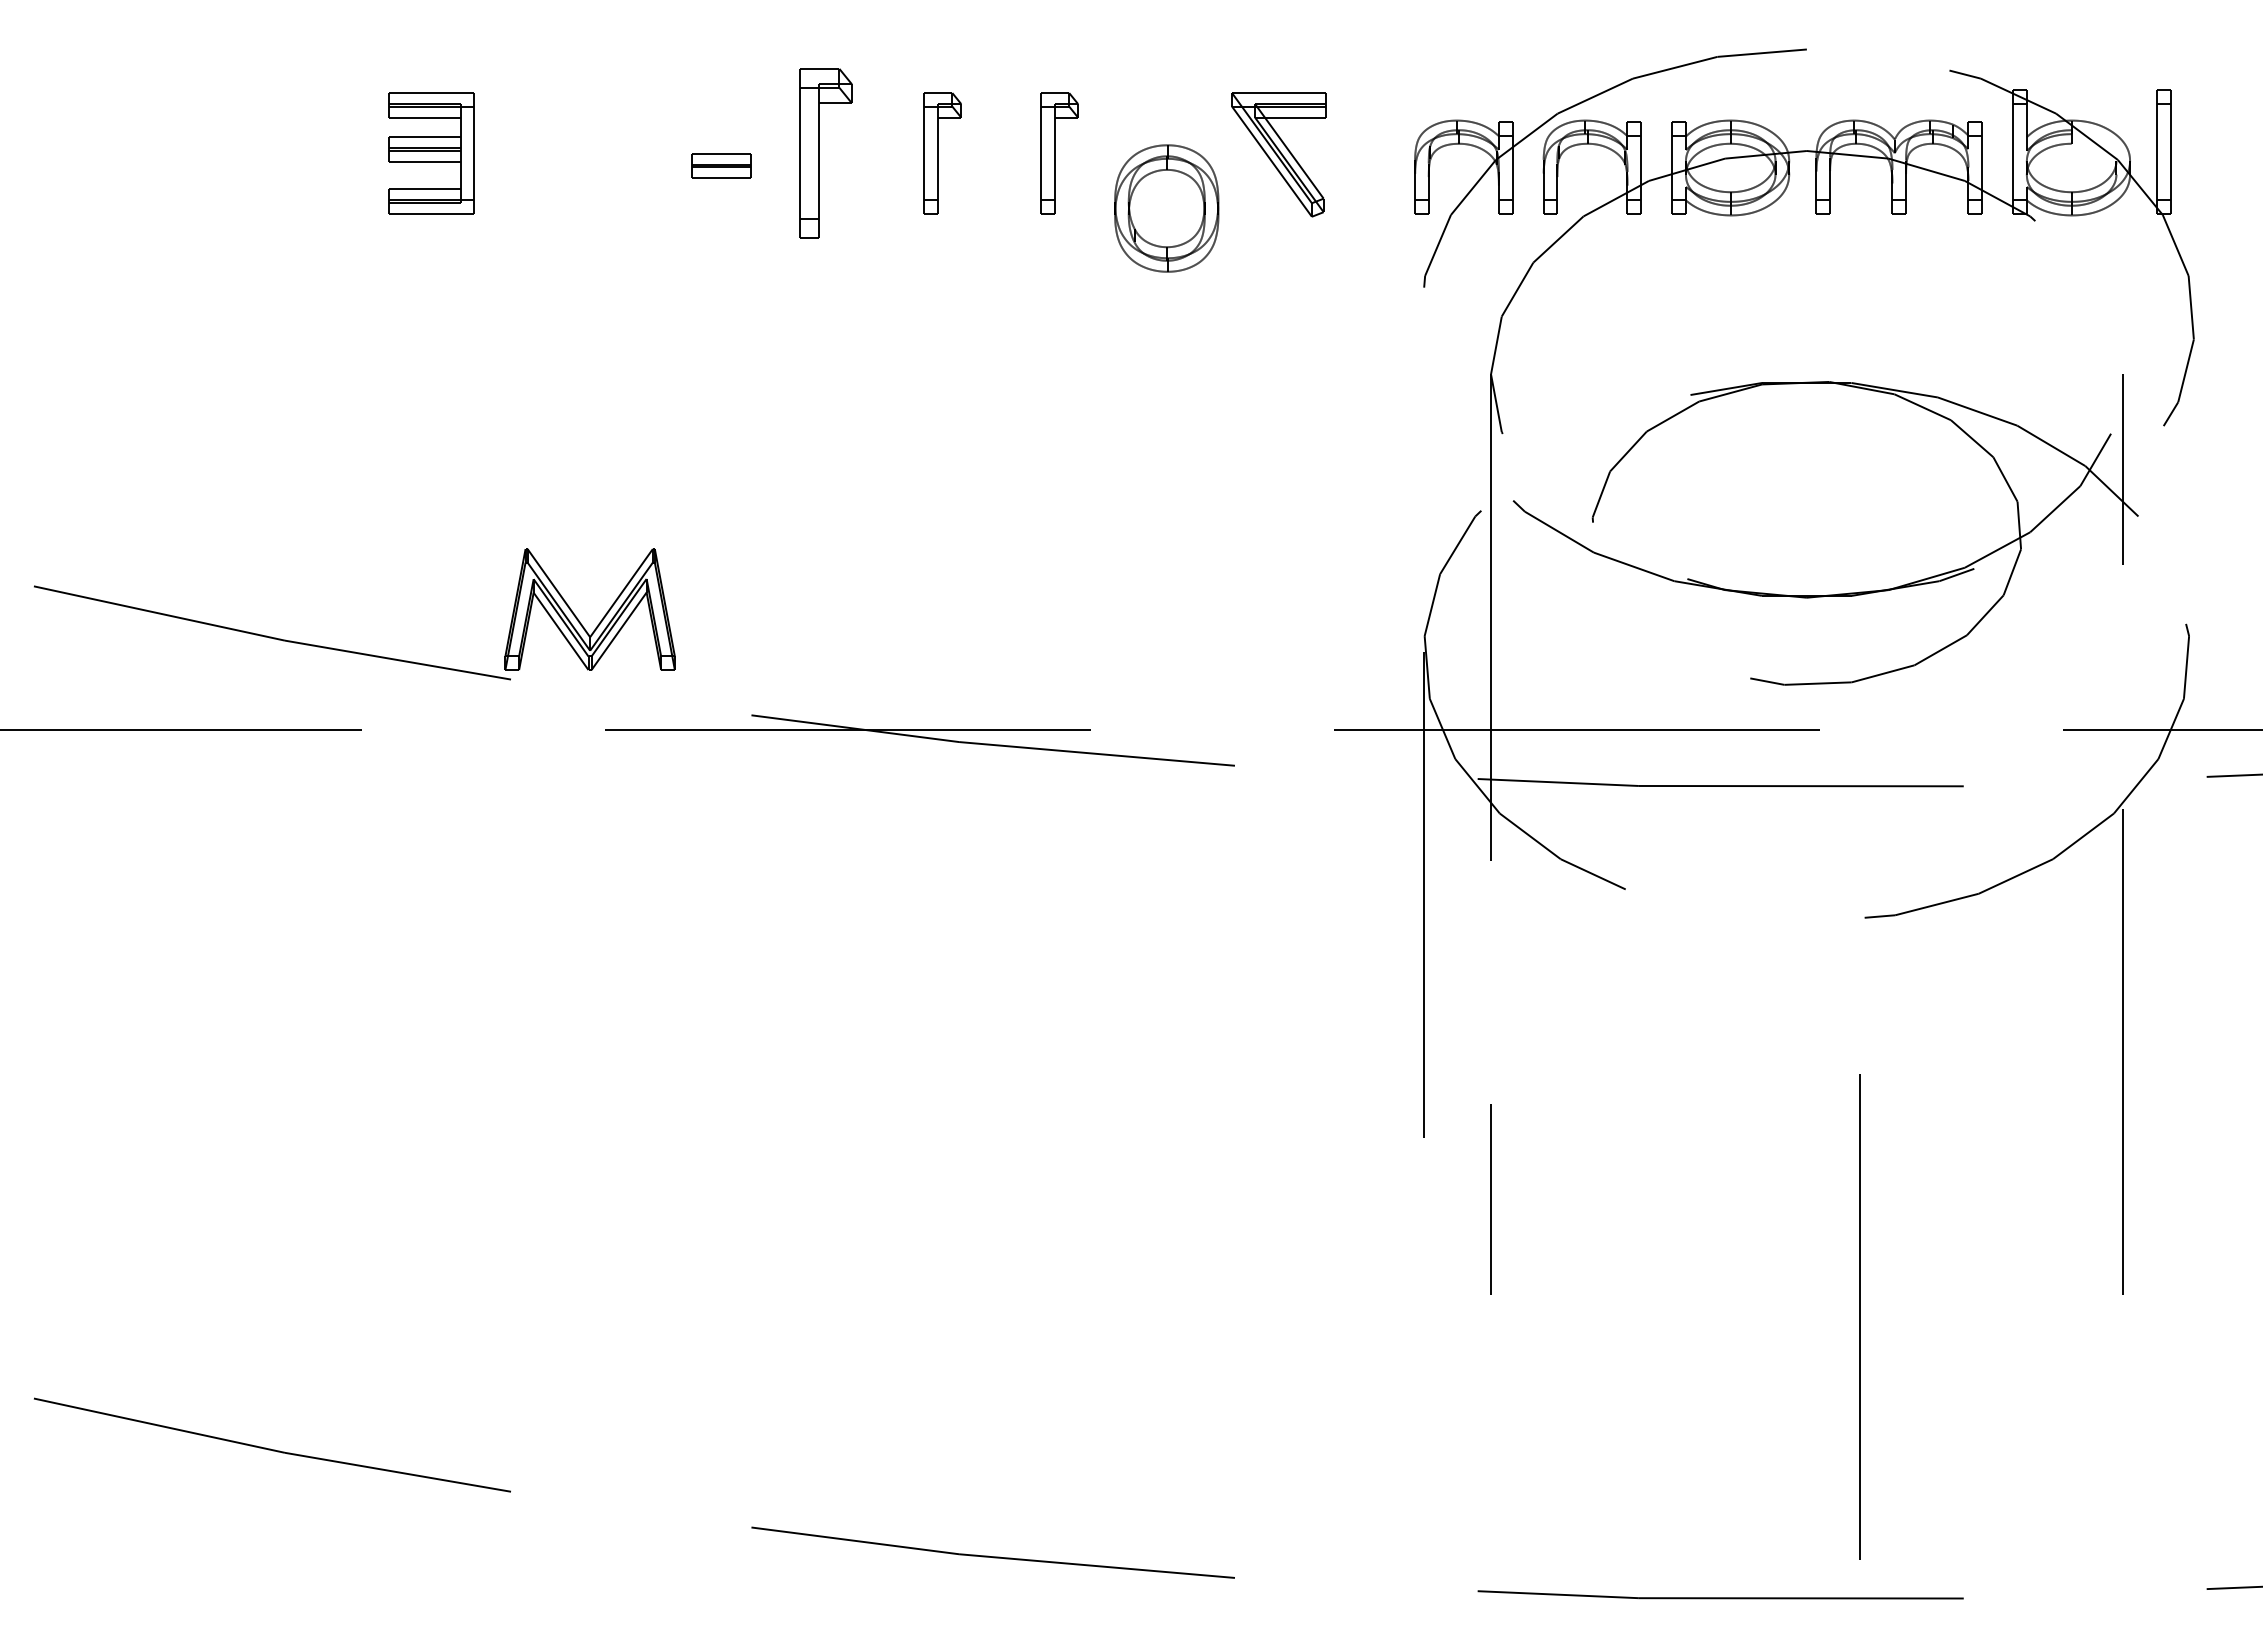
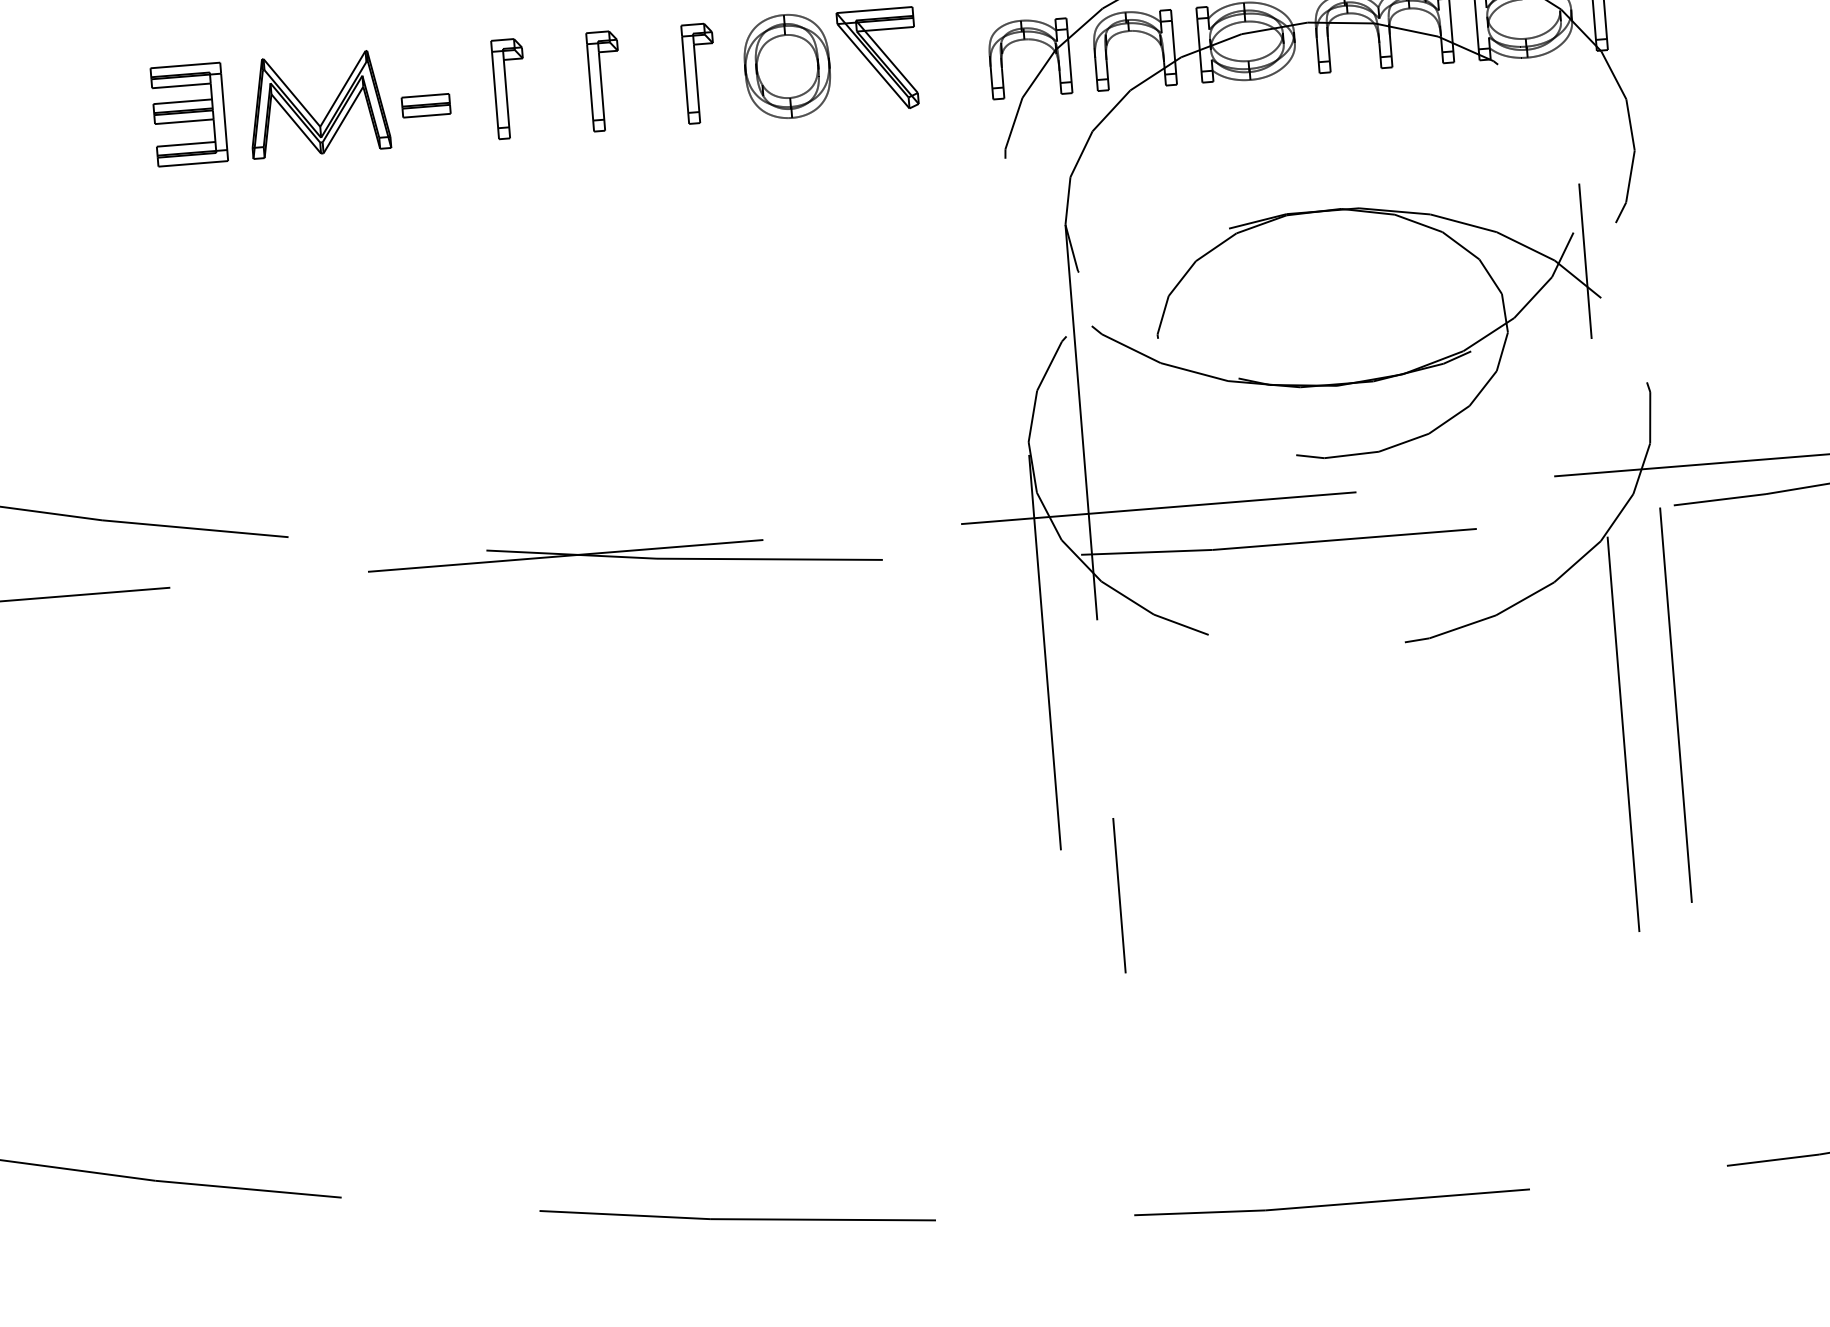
part: (825, 153) -> (509, 88), size x0.71
part: (1166, 208) -> (787, 66), moved
part: (577, 617) -> (308, 111), moved
line: (1859, 1316) -> (1675, 704), moved

